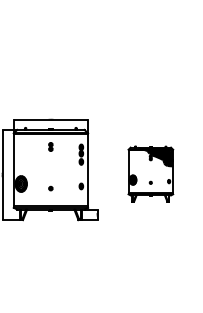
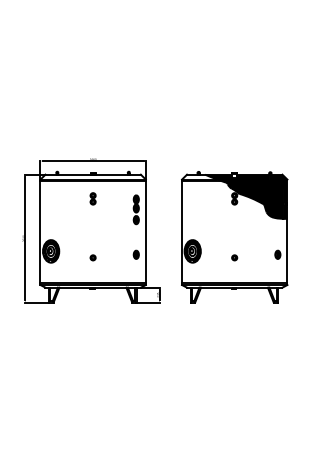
part: (150, 174) -> (234, 237), size x1.67

